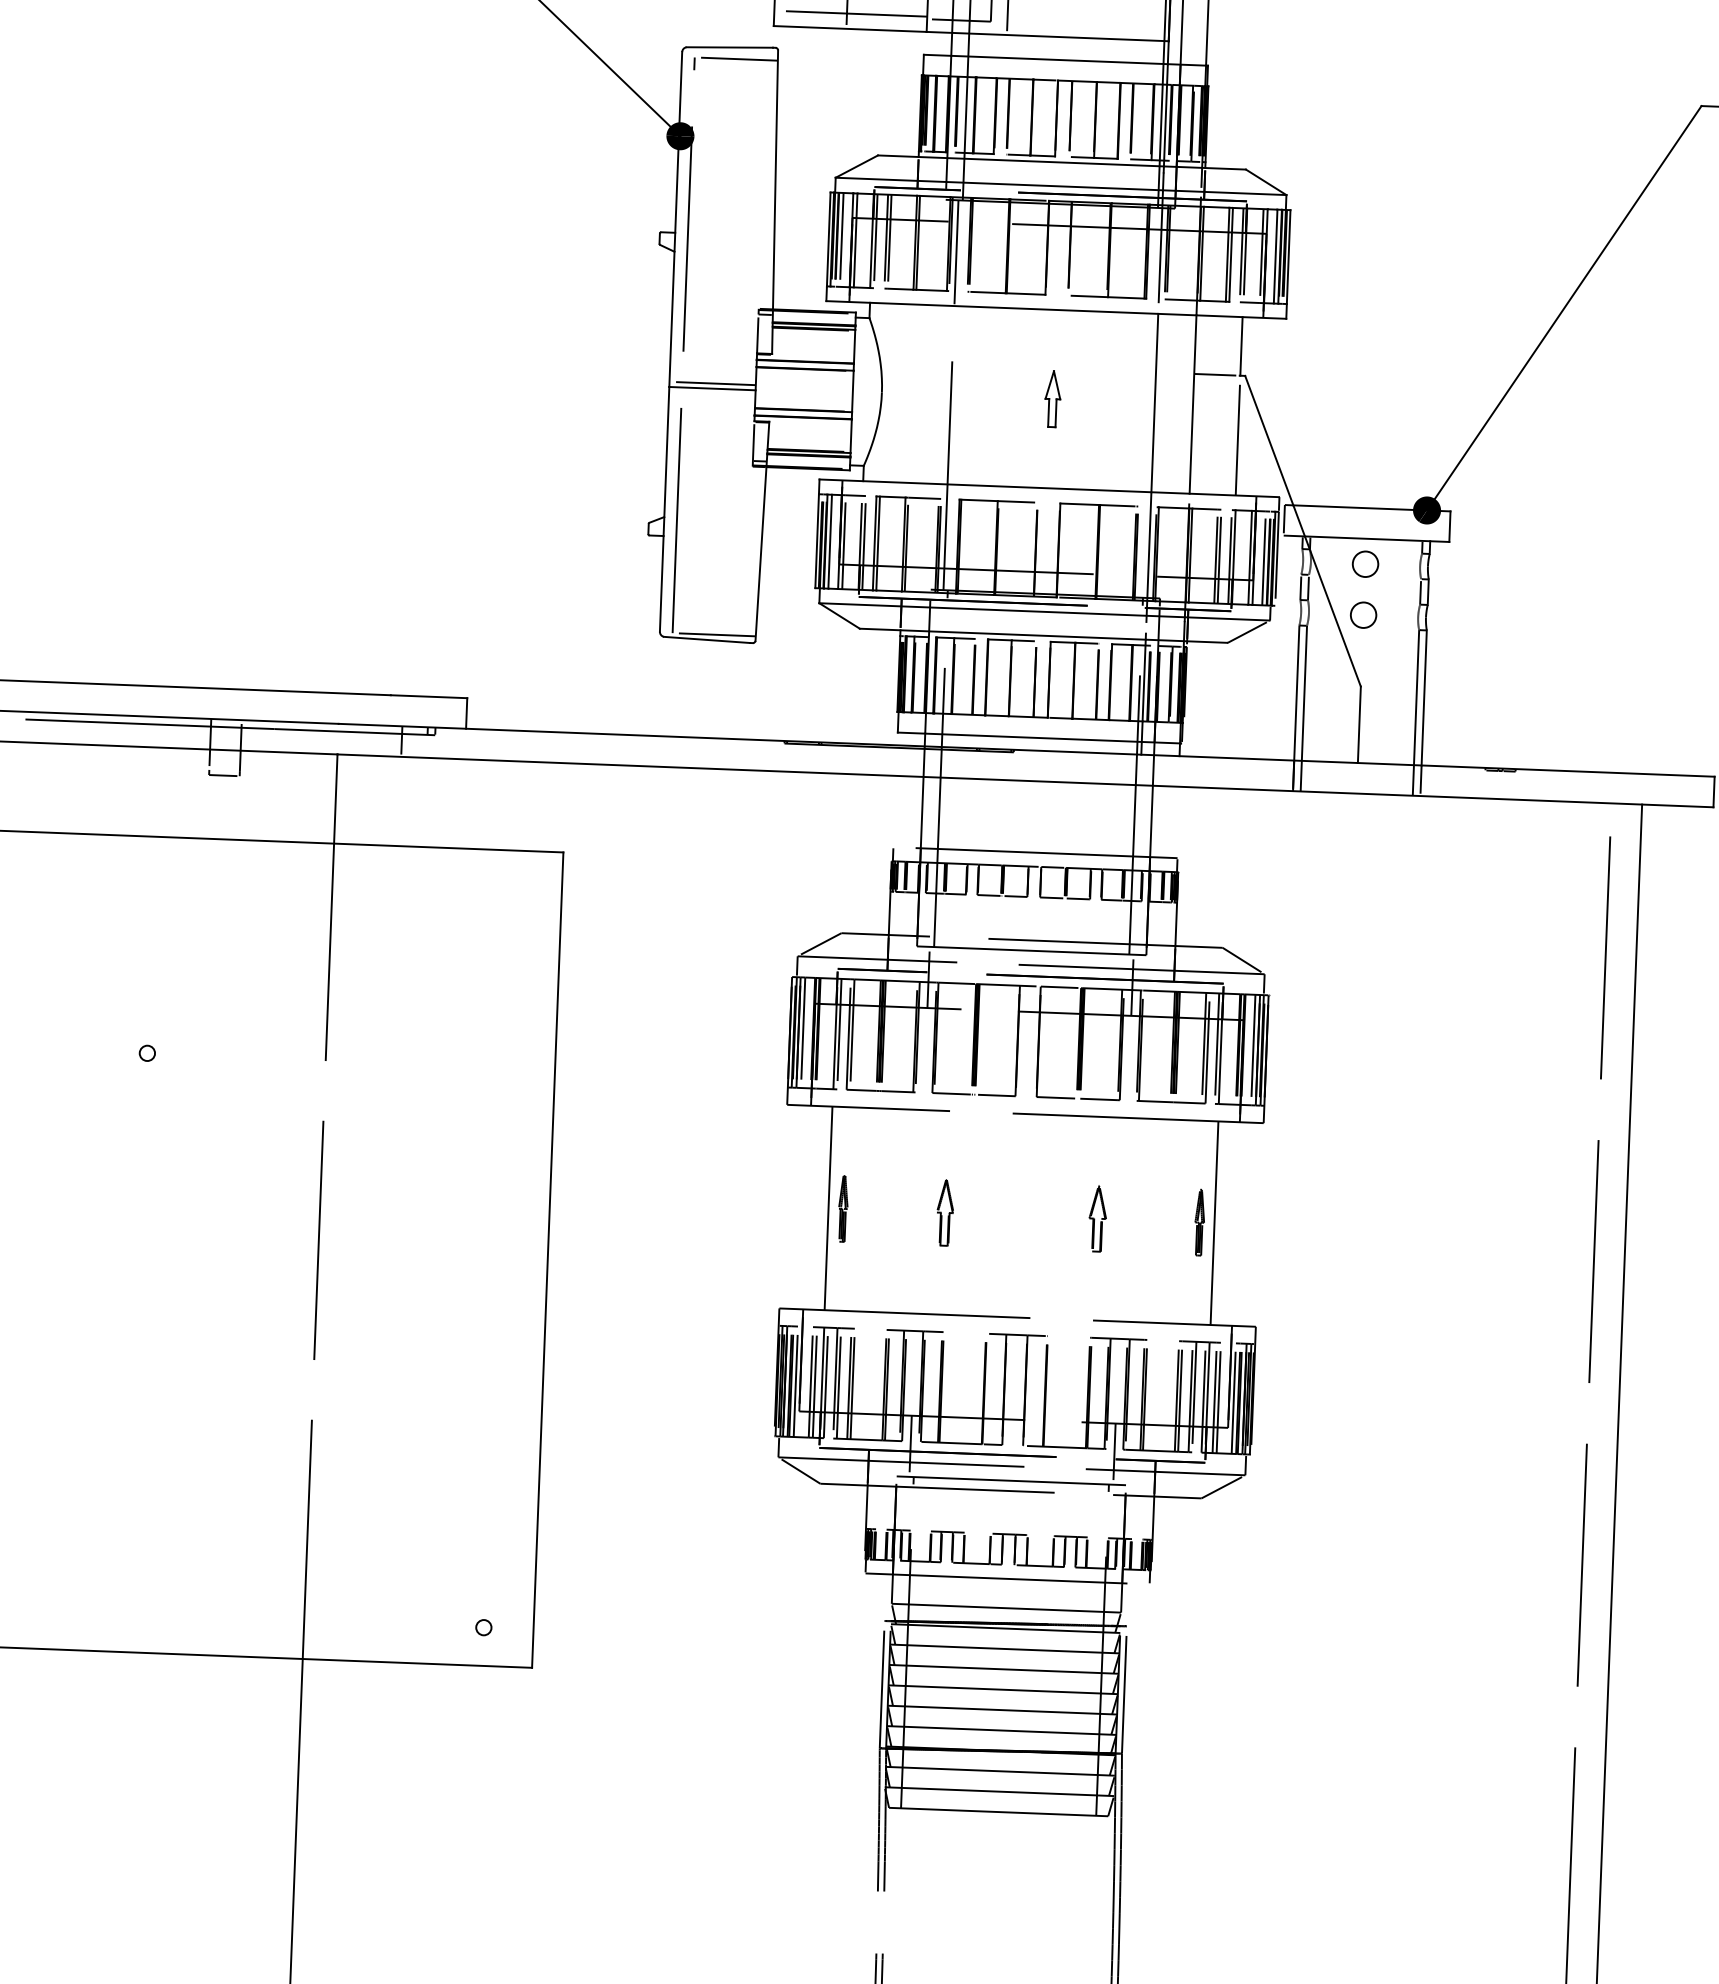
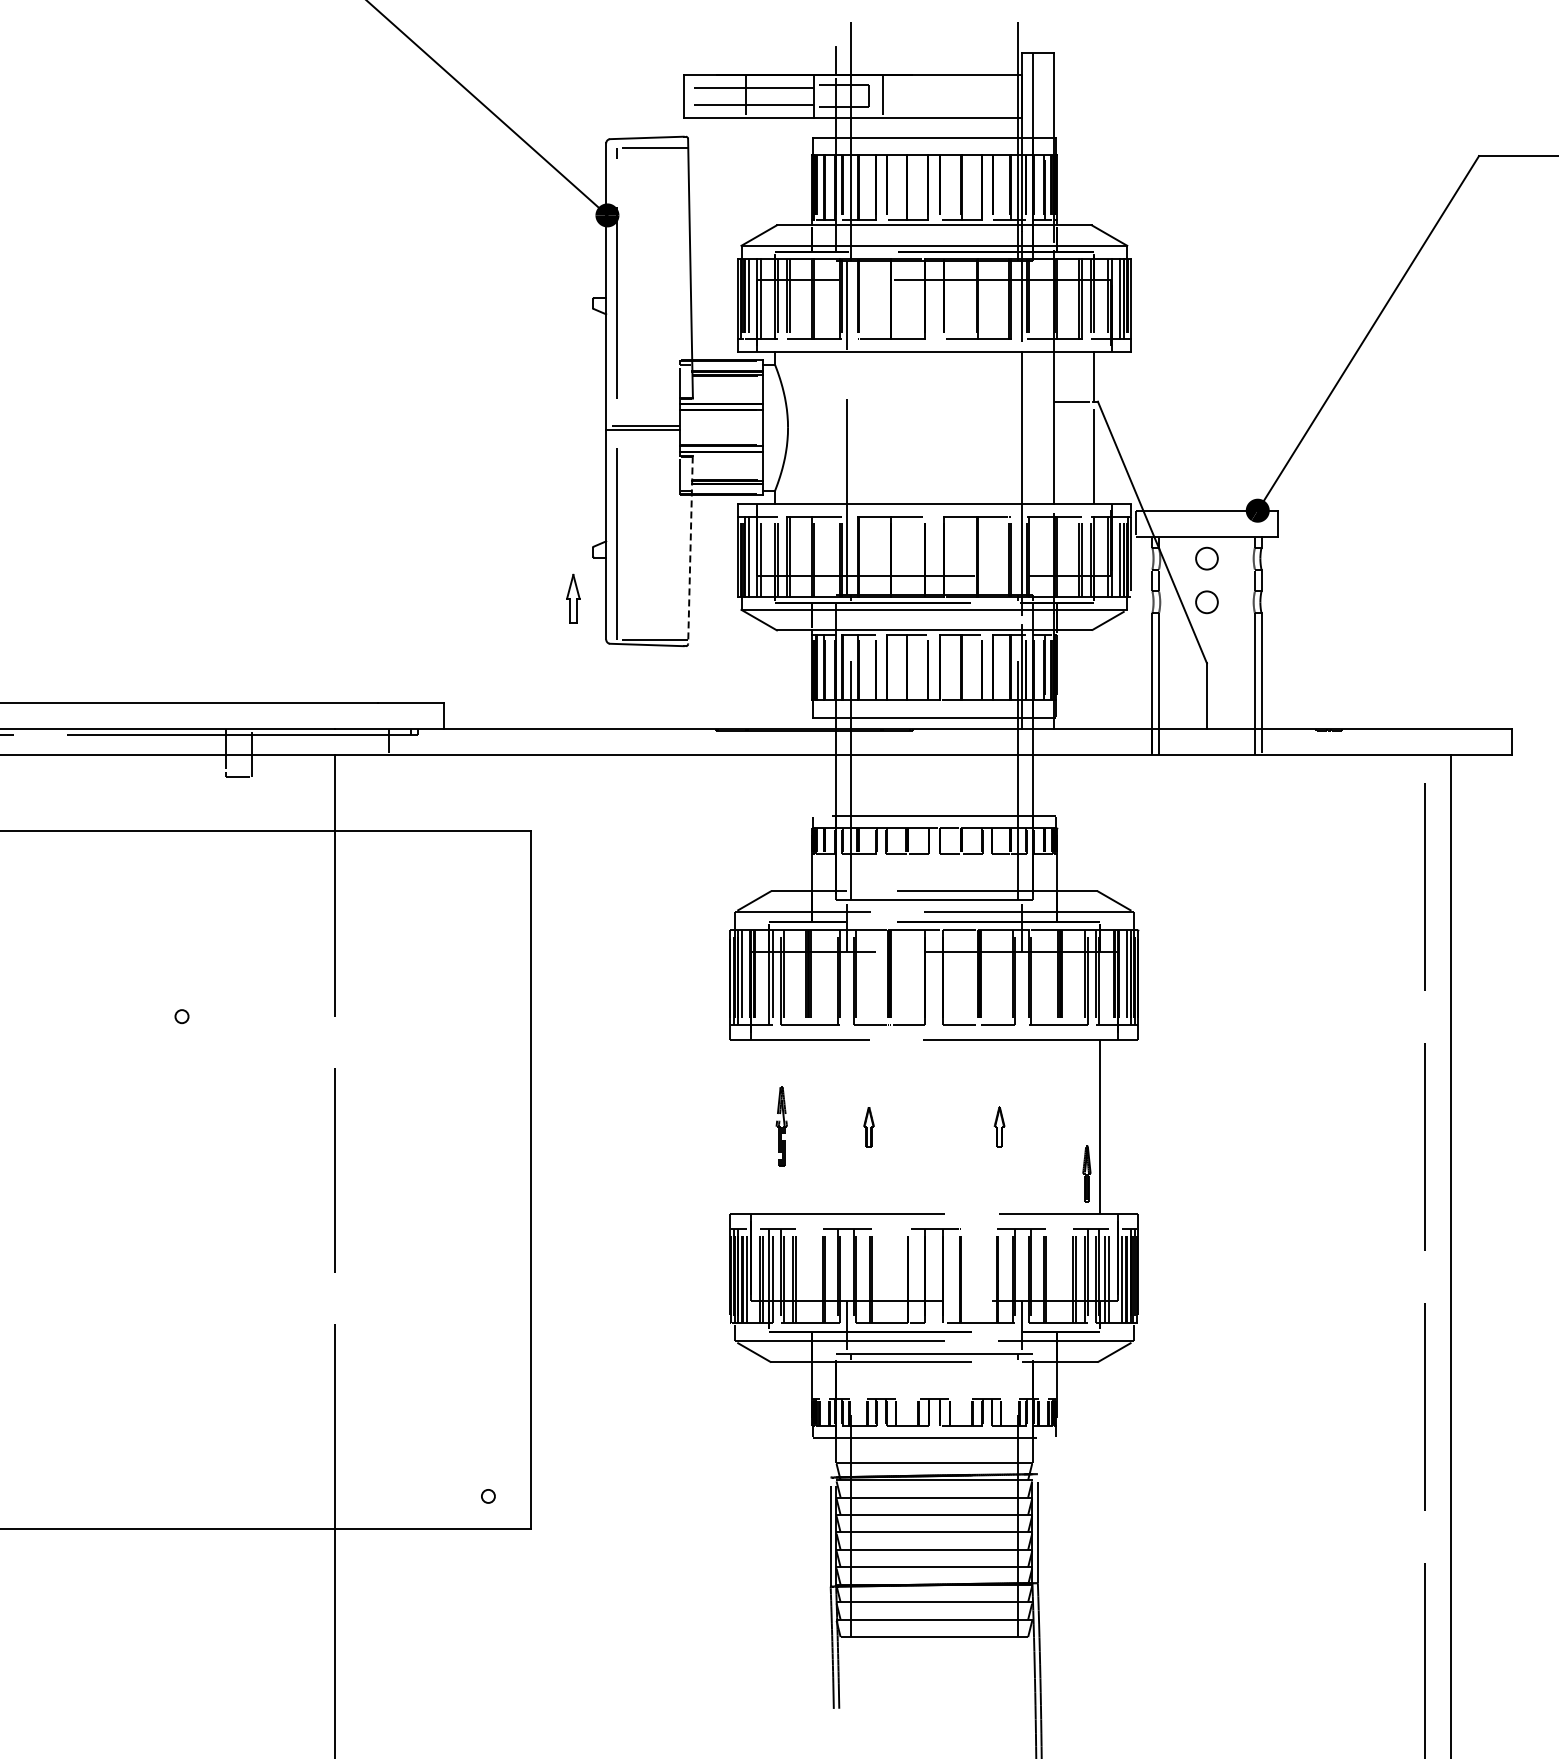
part: (1053, 398) -> (573, 598), moved
line: (762, 531) -> (690, 550), solid -> dashed
line: (828, 1208) -> (769, 1126), removed
part: (842, 1208) -> (781, 1126), size x1.4
part: (944, 1212) -> (868, 1126), size x0.7
part: (1097, 1218) -> (999, 1126), size x0.7
part: (1199, 1222) -> (1086, 1173), moved

